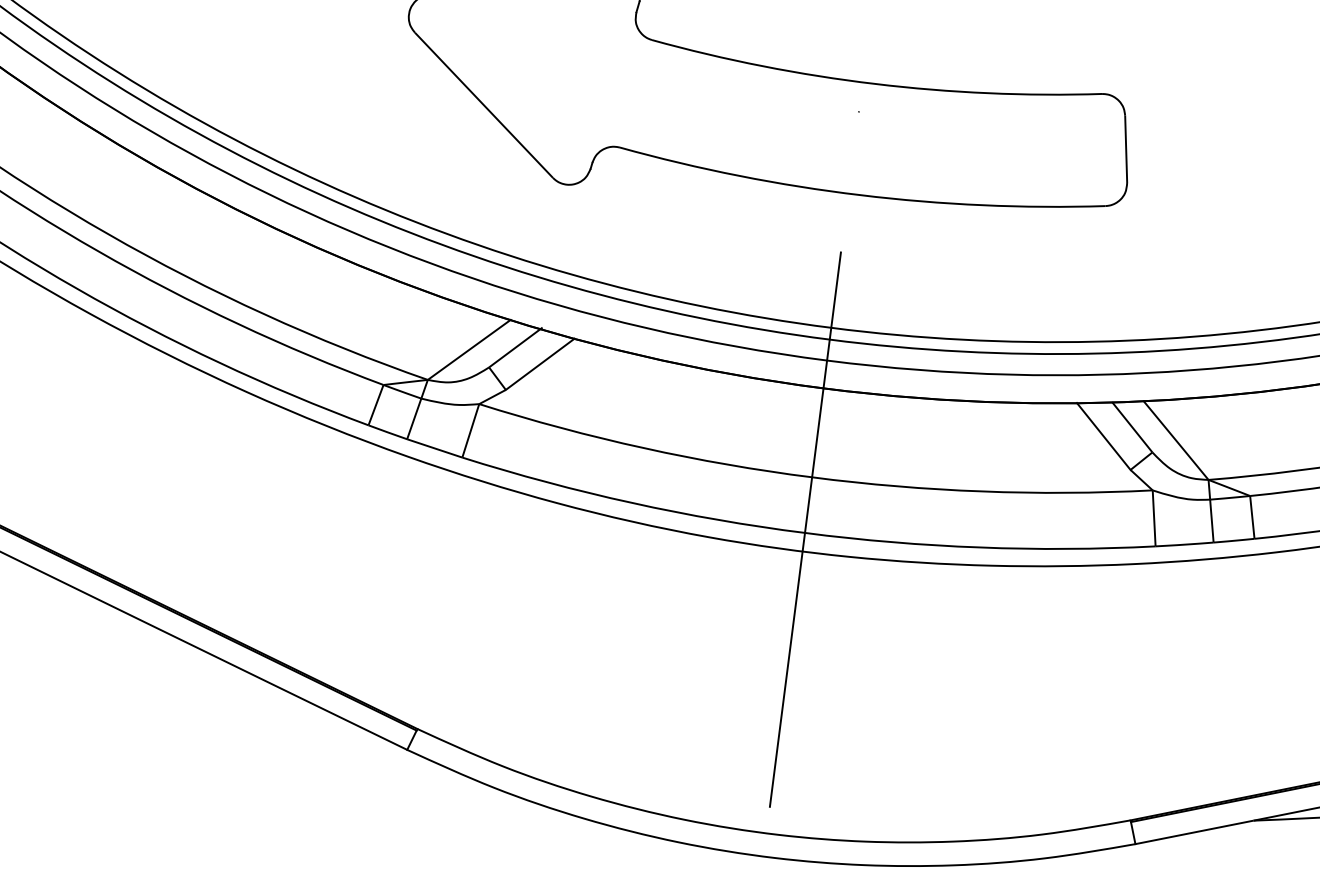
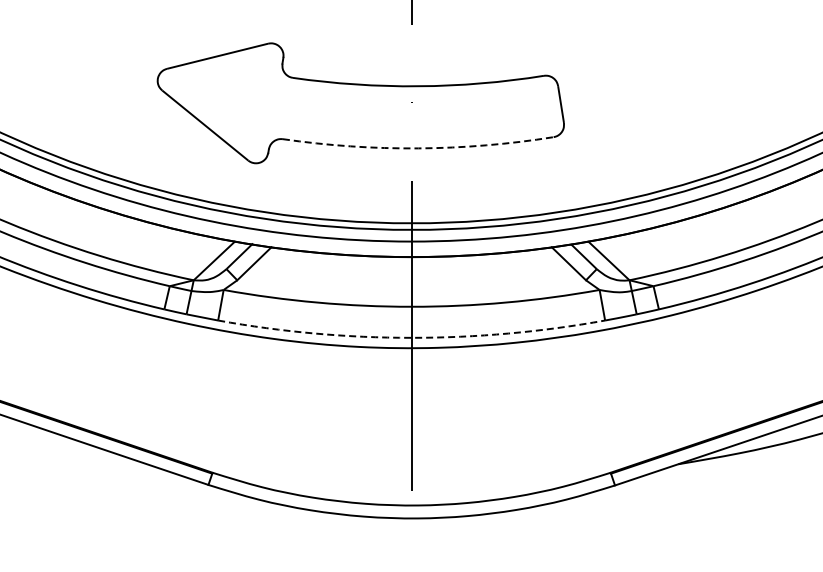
arc: (860, 195) -> (418, 148), solid -> dashed
arc: (804, 532) -> (411, 337), solid -> dashed

